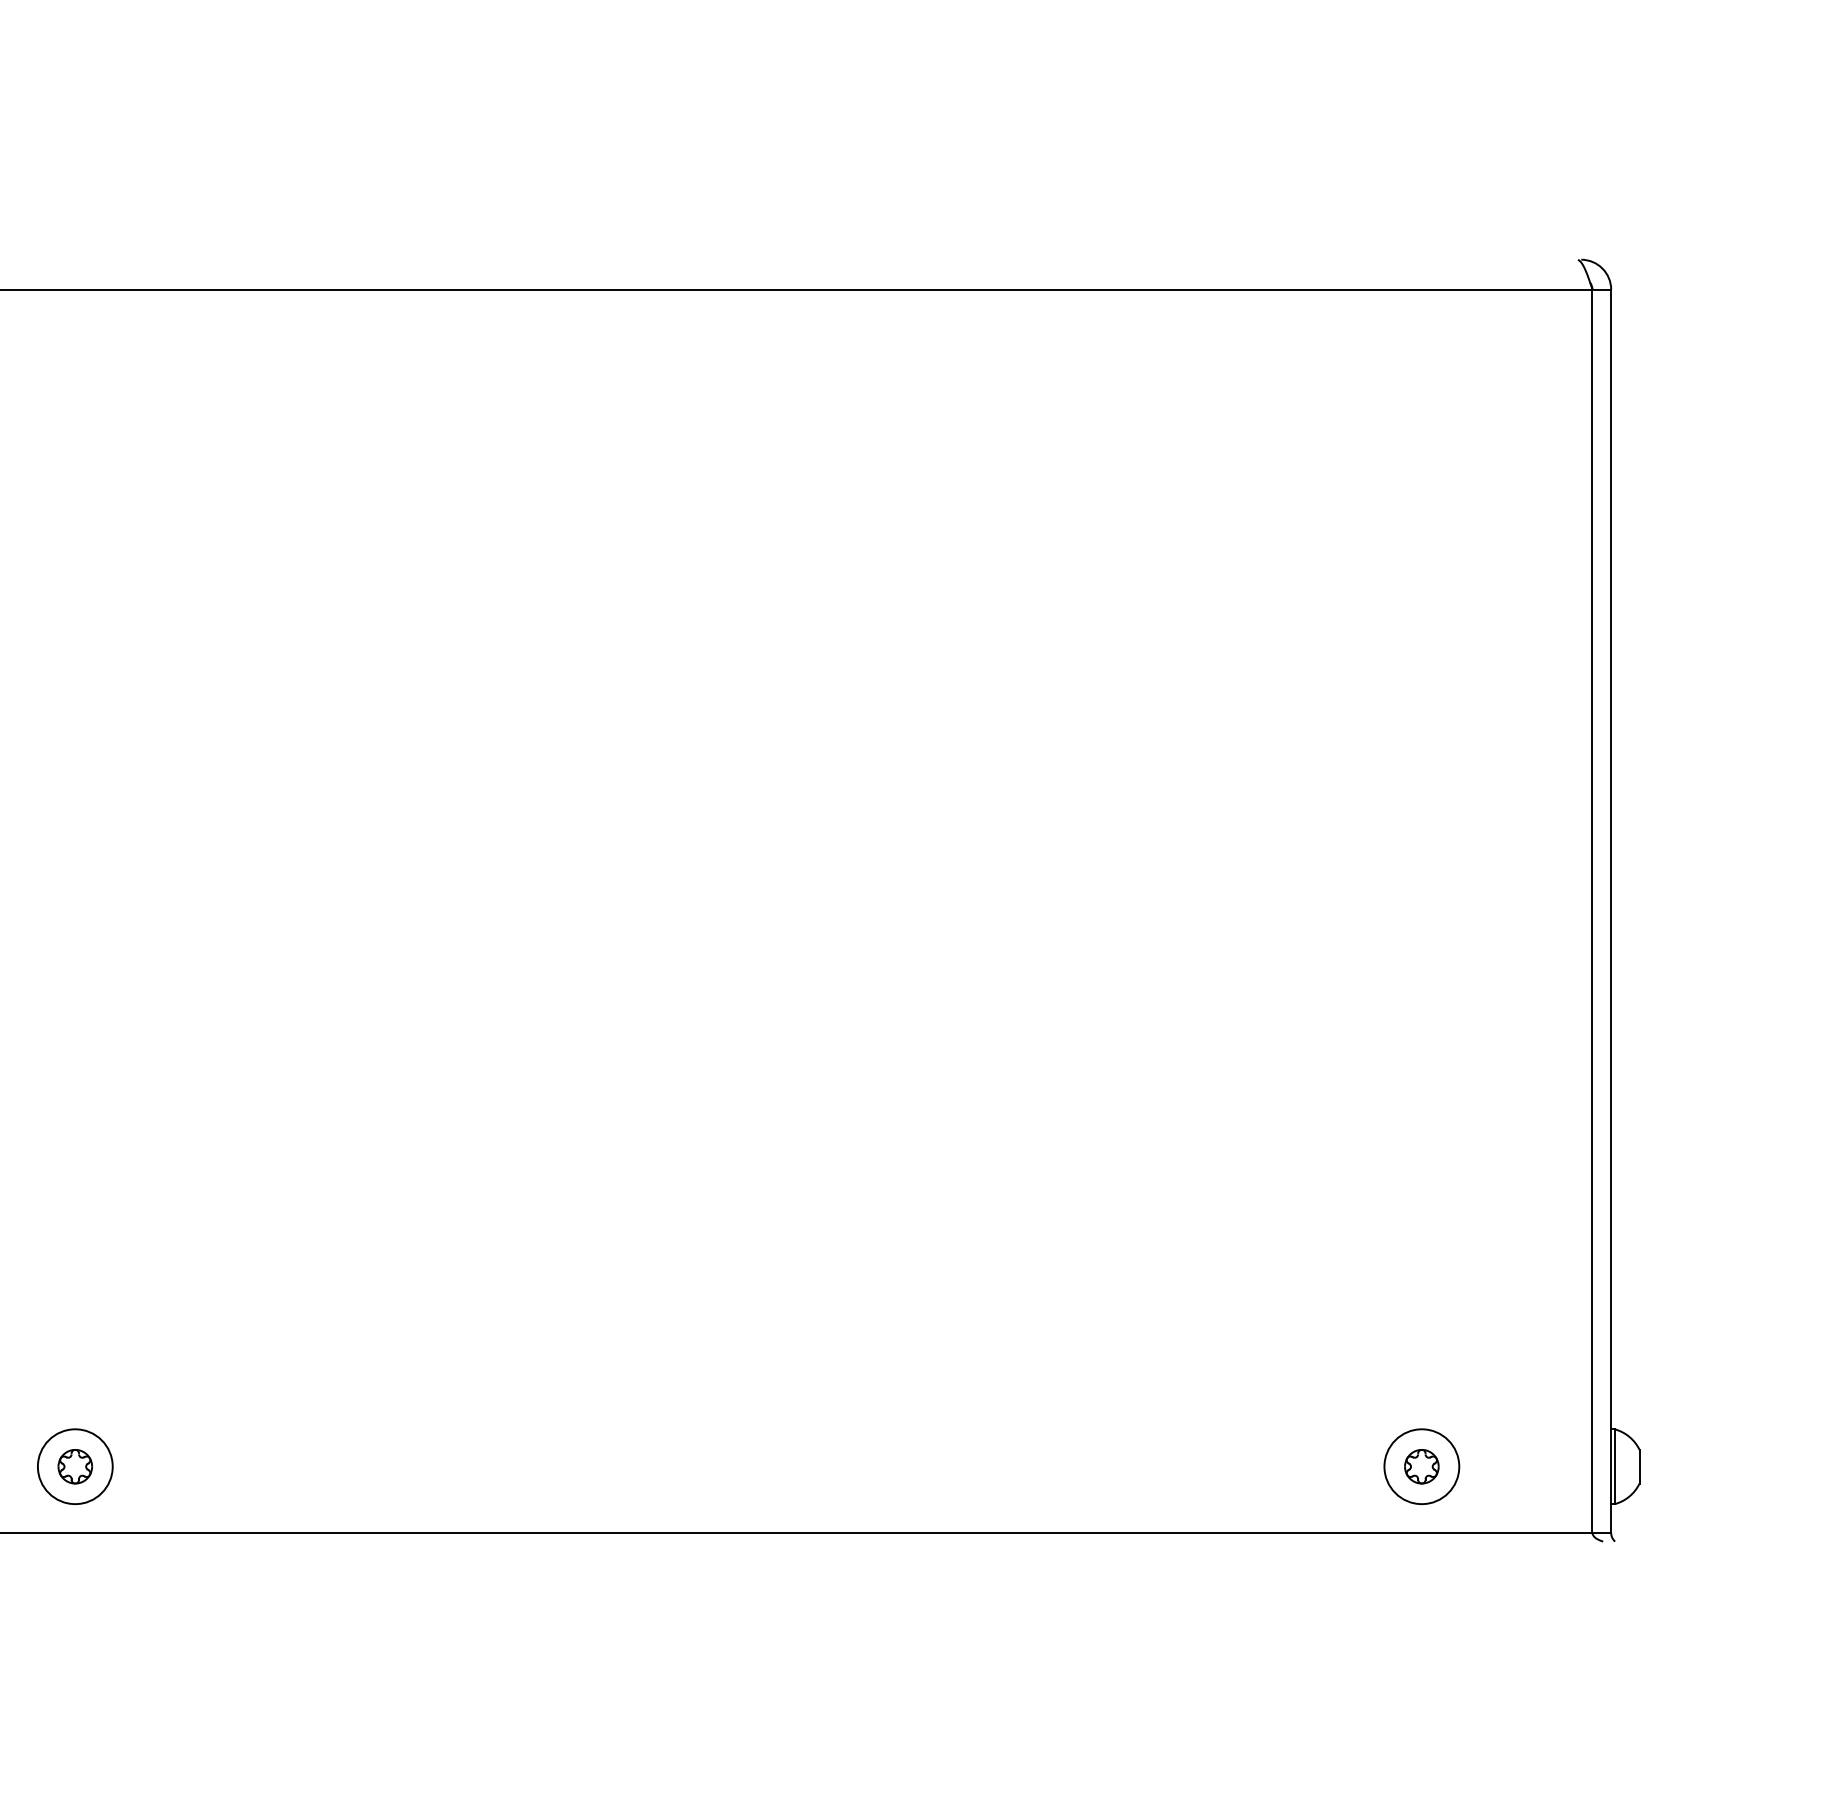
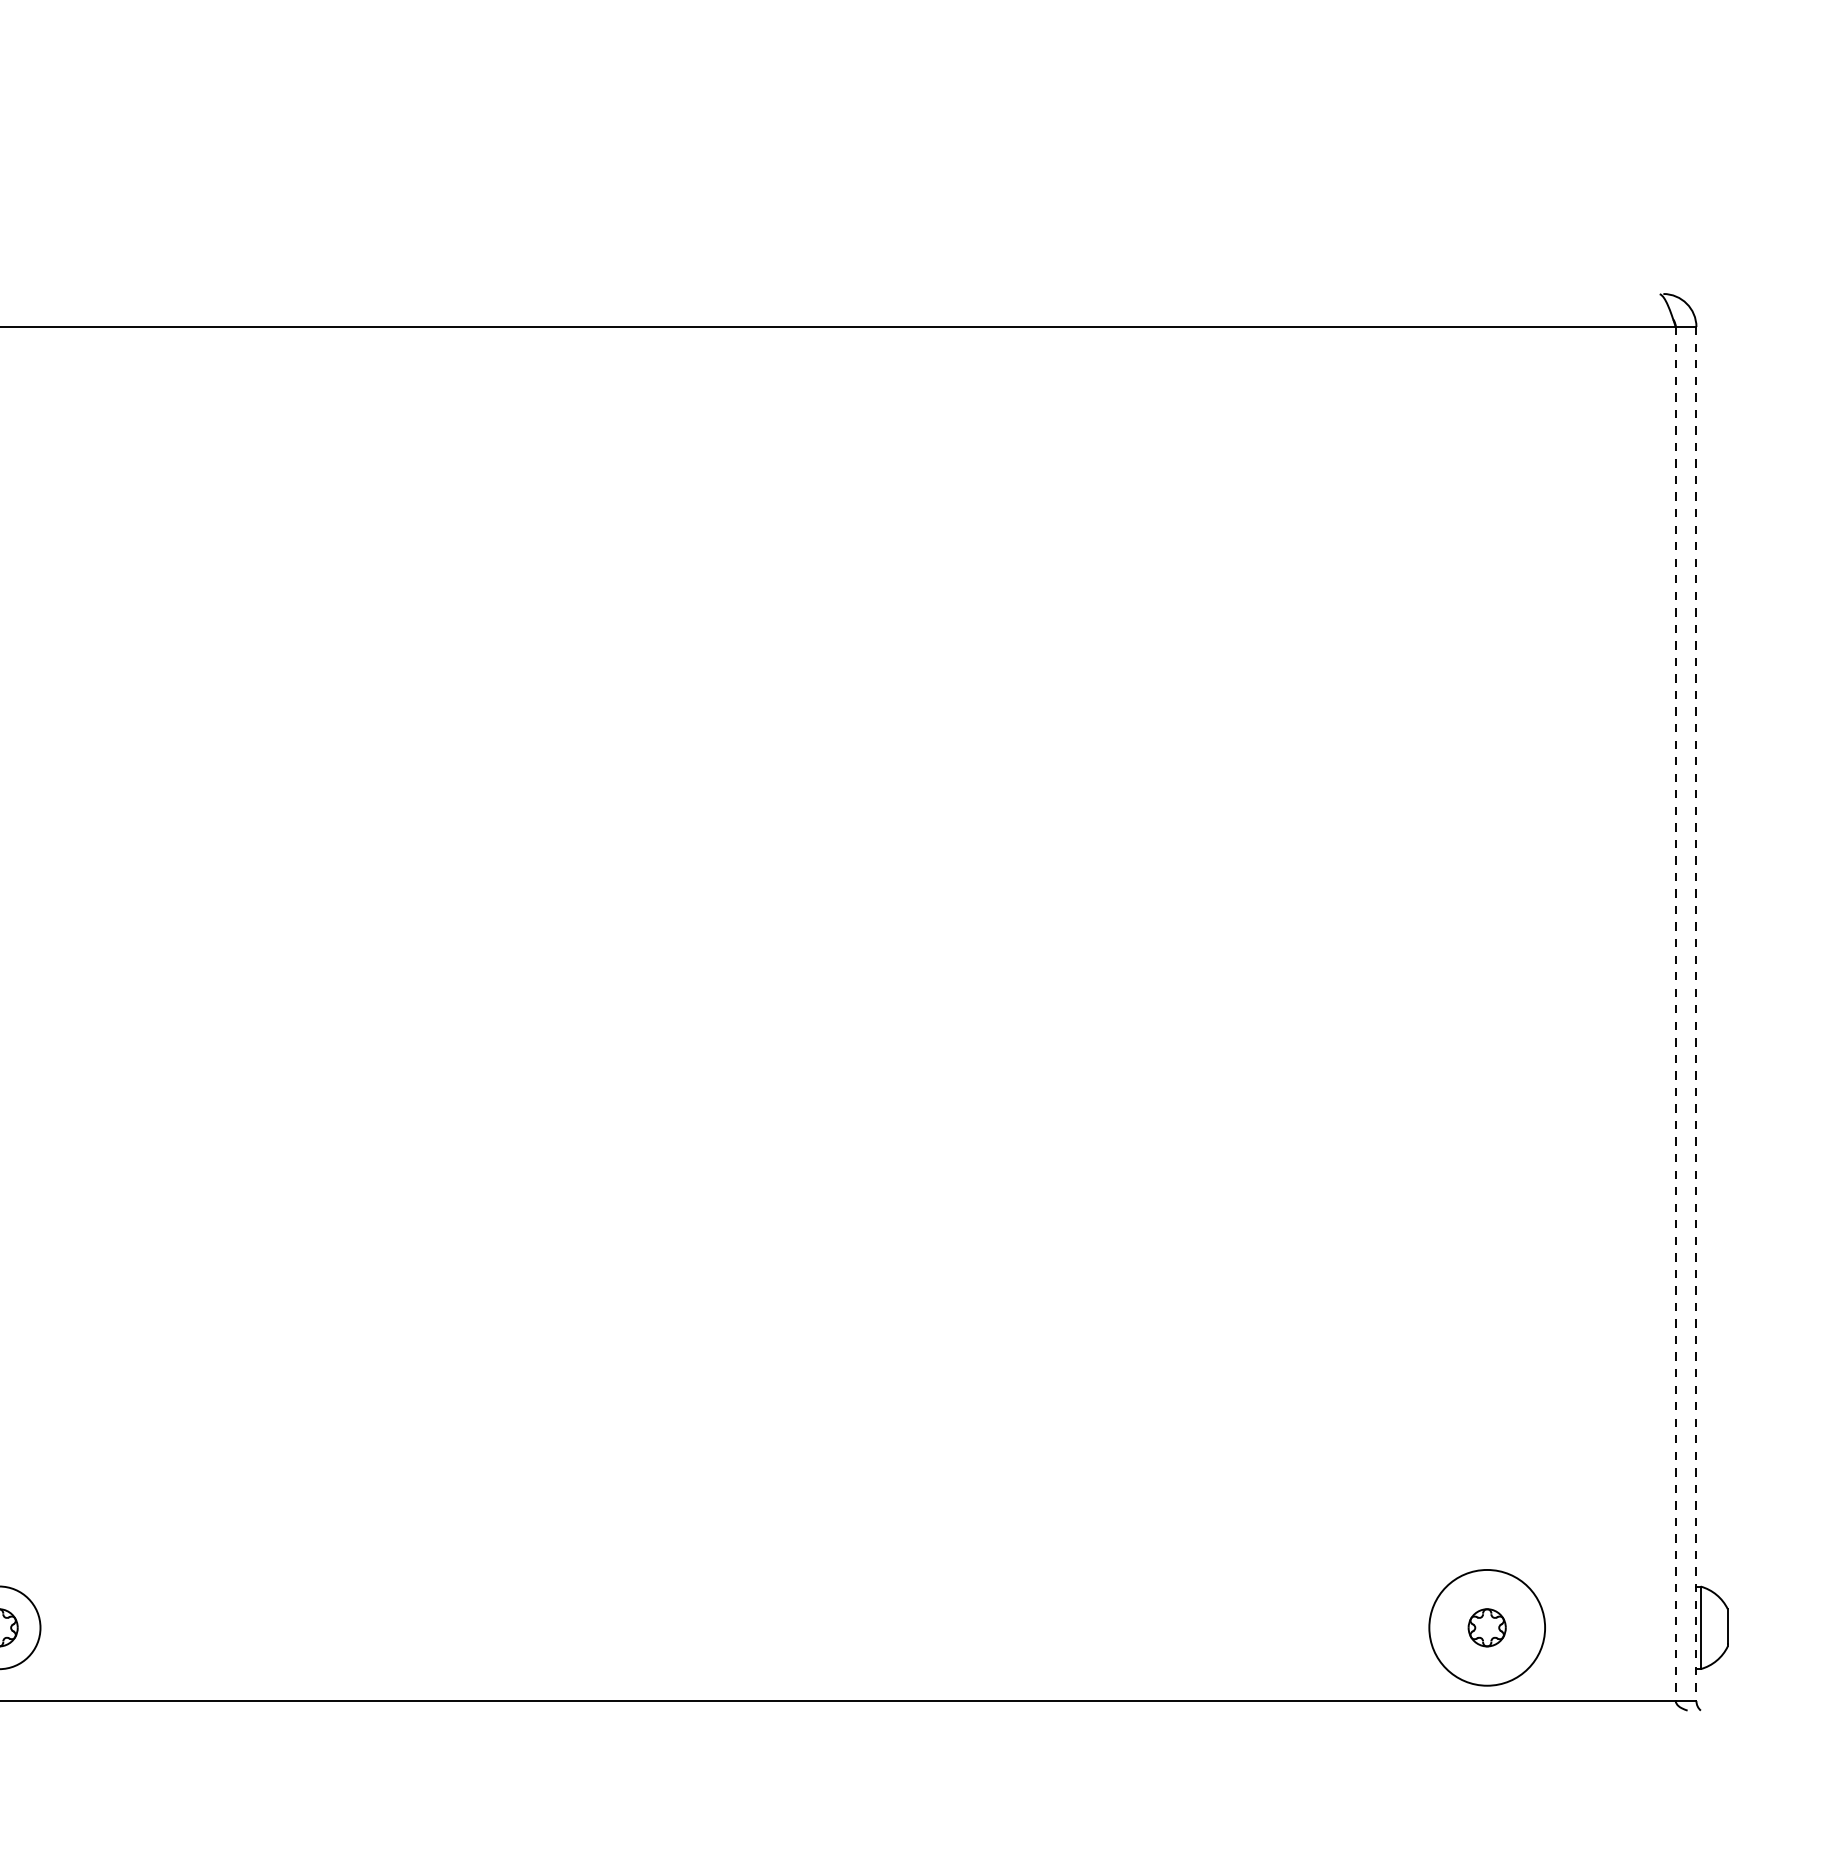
line: (1592, 911) -> (1675, 1014), solid -> dashed
line: (1611, 911) -> (1696, 1014), solid -> dashed
circle: (1421, 1466) -> (1486, 1627), size x1.4

